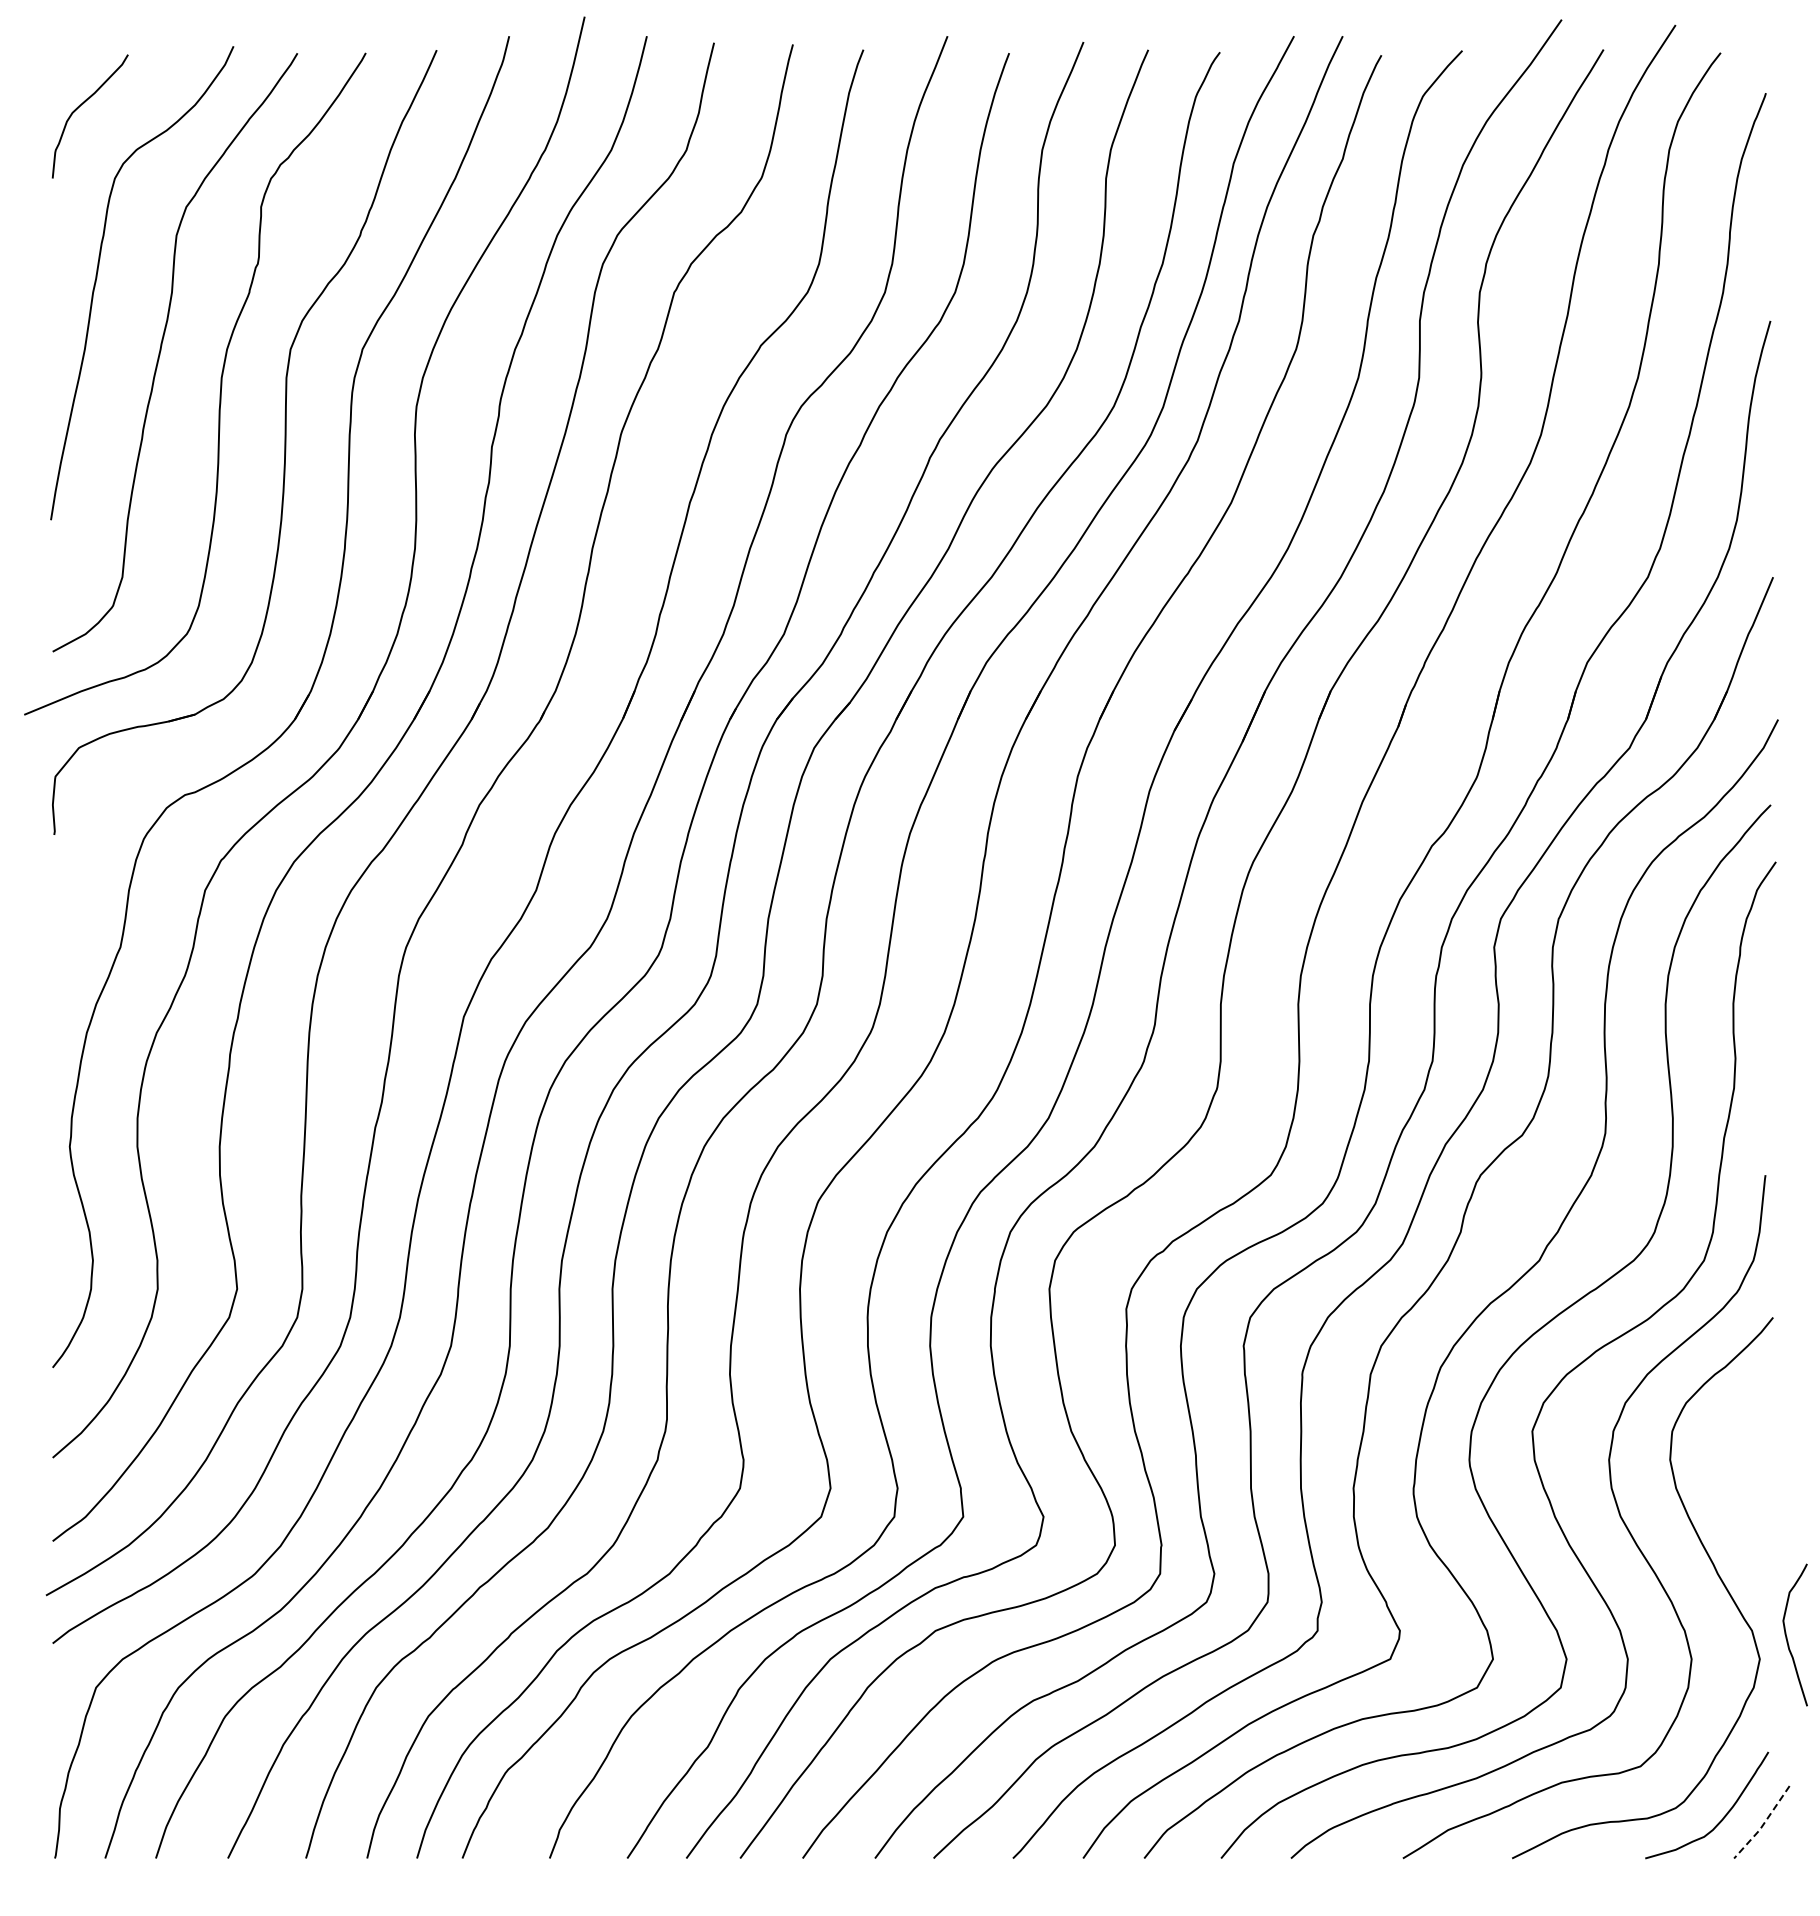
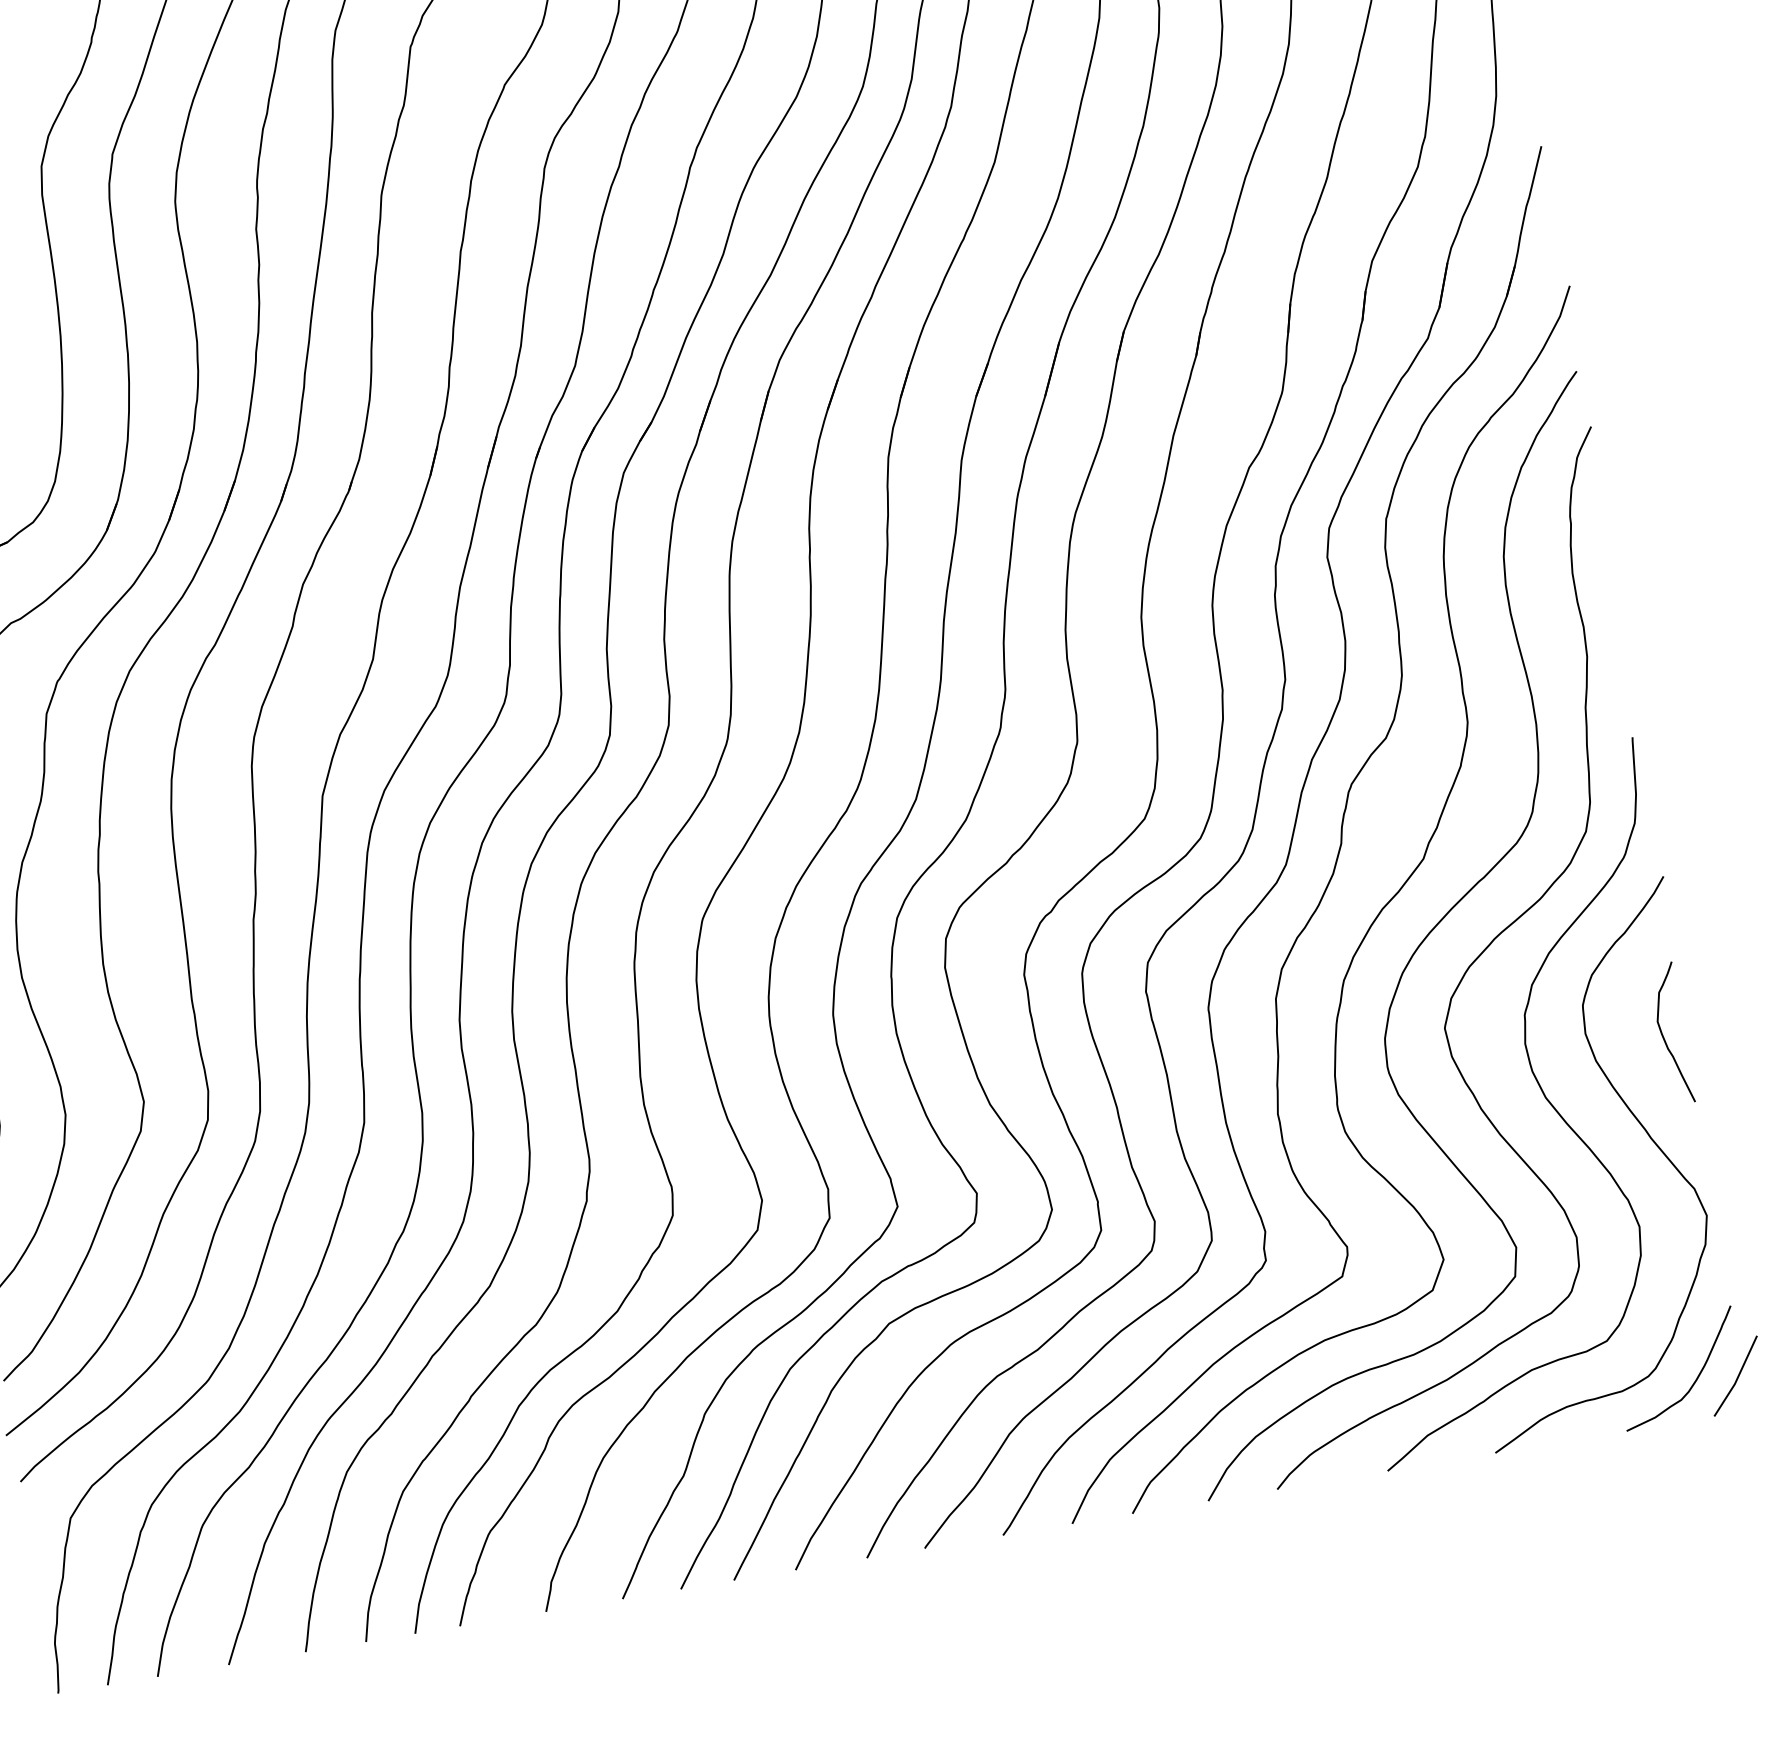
curve: (1787, 1636) -> (1664, 1036), moved
line: (1763, 1824) -> (1737, 1378), dashed -> solid

